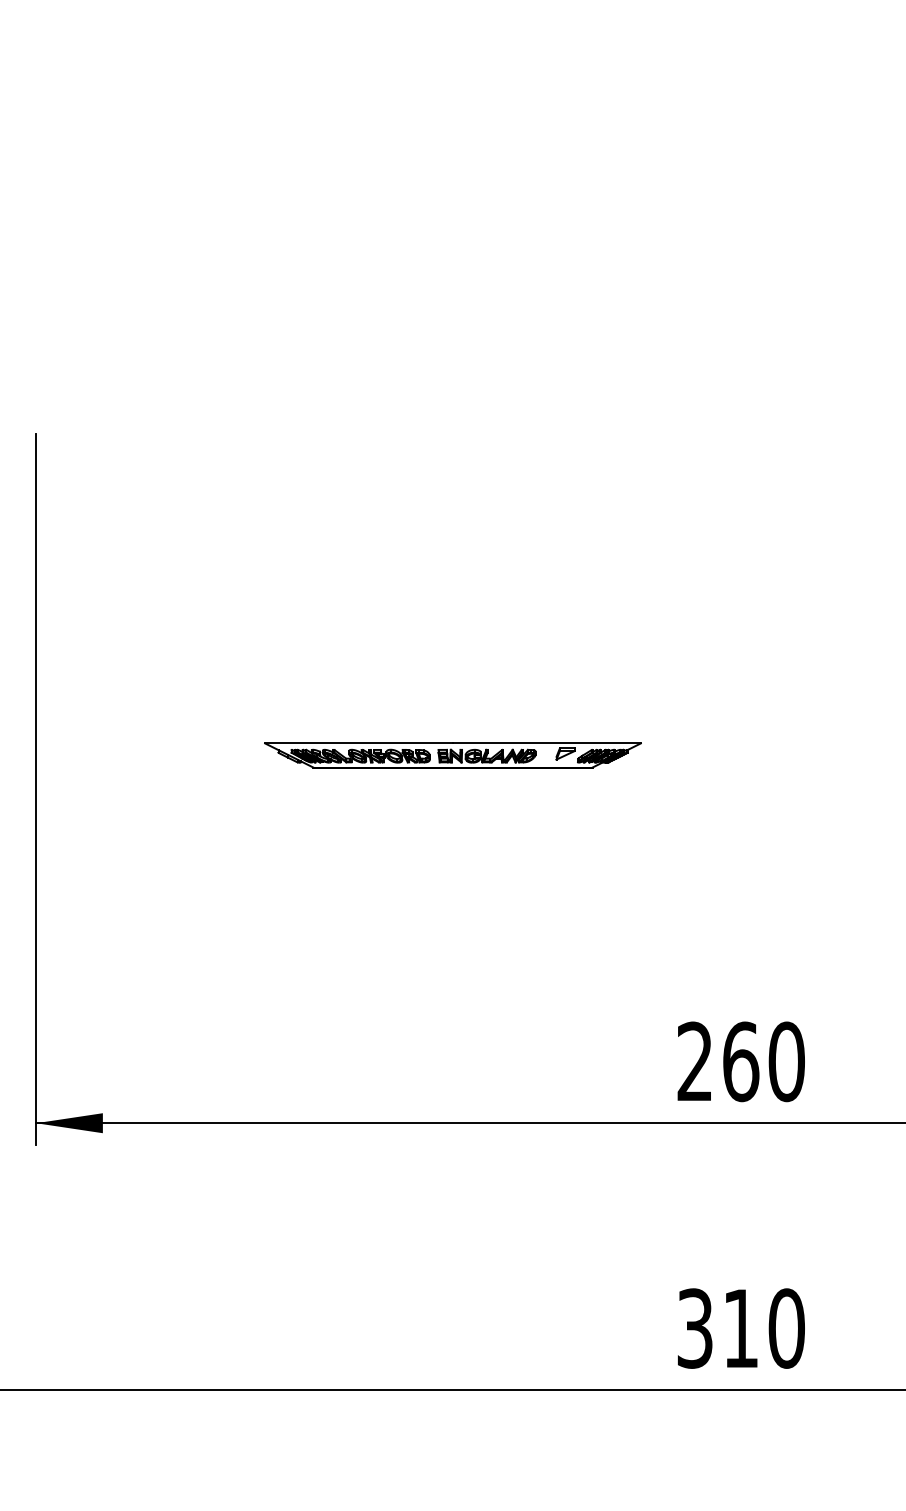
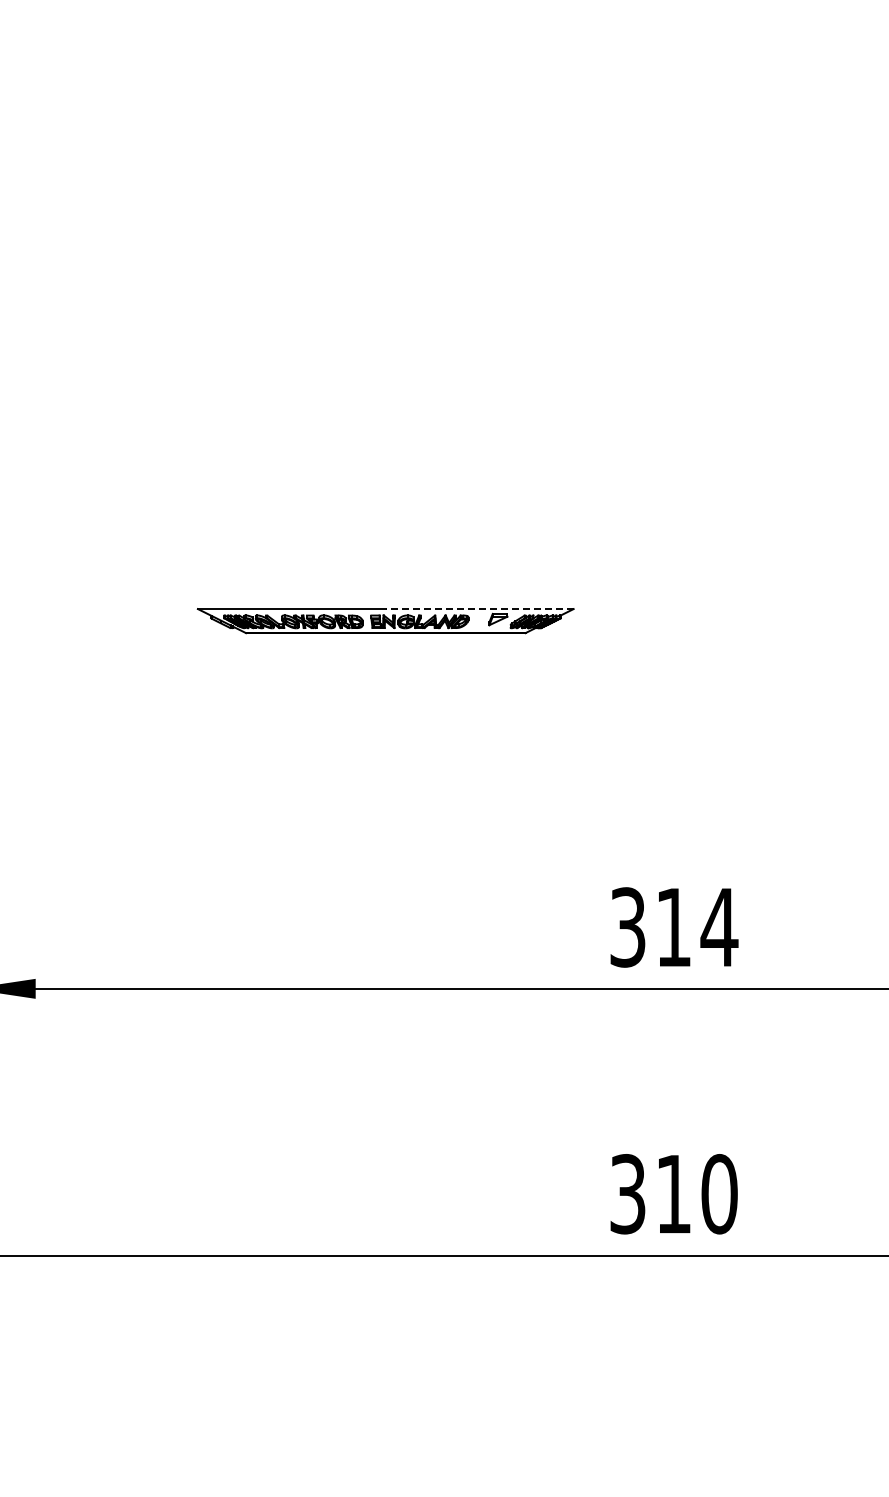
line: (546, 743) -> (479, 609), solid -> dashed
text: (741, 1061) -> (674, 927), 260 -> 314

